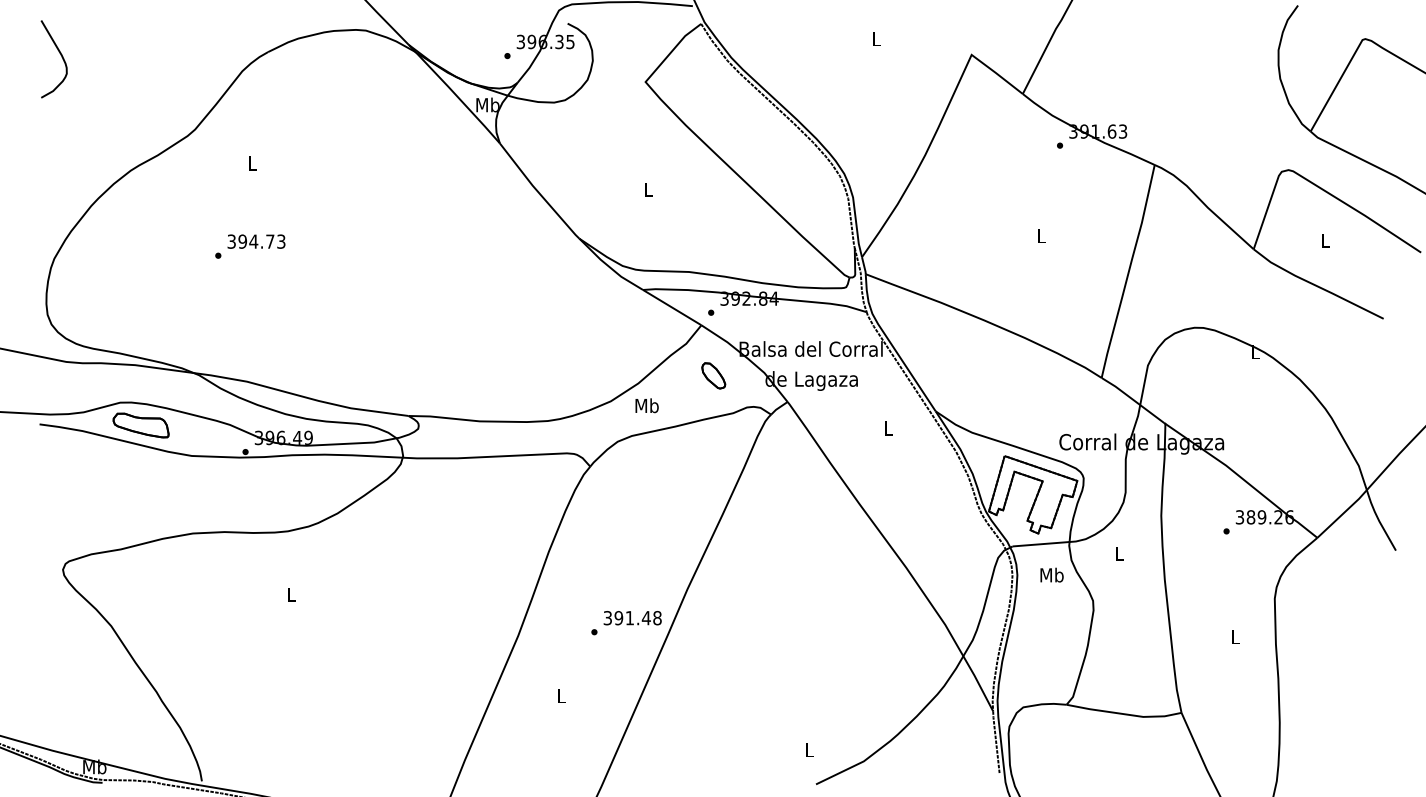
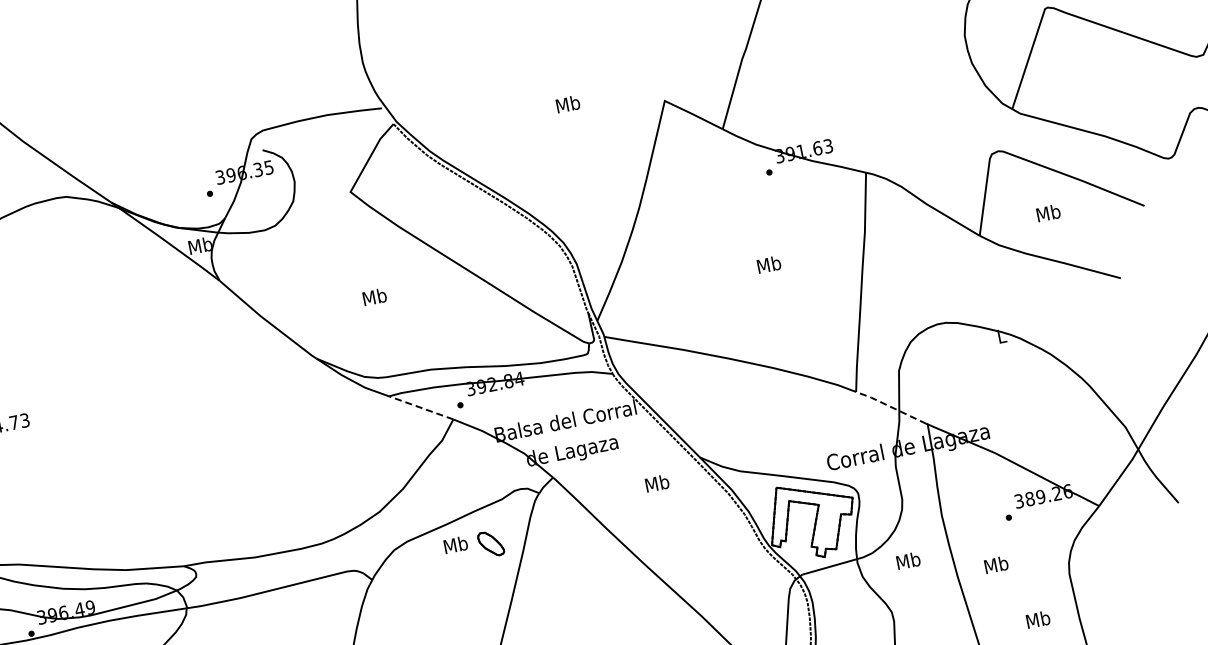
text: (875, 38) -> (567, 103), L -> Mb
text: (648, 189) -> (374, 296), L -> Mb
text: (1041, 235) -> (768, 264), L -> Mb
text: (1325, 240) -> (1048, 212), L -> Mb
line: (671, 307) -> (420, 407), solid -> dashed
part: (713, 375) -> (490, 543), moved
line: (1132, 399) -> (890, 406), solid -> dashed
text: (646, 405) -> (455, 544), moved
text: (888, 427) -> (656, 482), L -> Mb
text: (1119, 553) -> (908, 560), L -> Mb
text: (1051, 574) -> (995, 564), moved
text: (1234, 636) -> (1037, 619), L -> Mb

